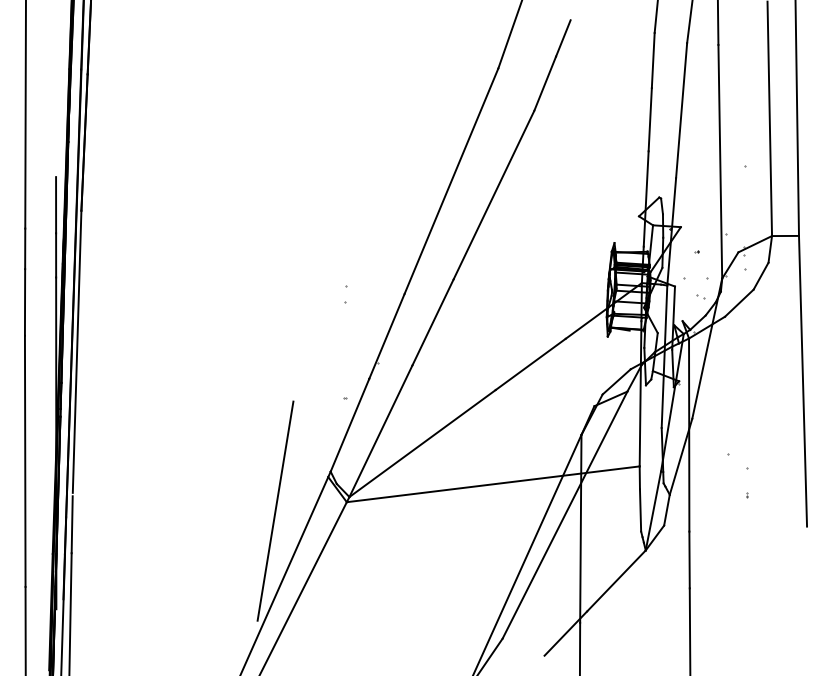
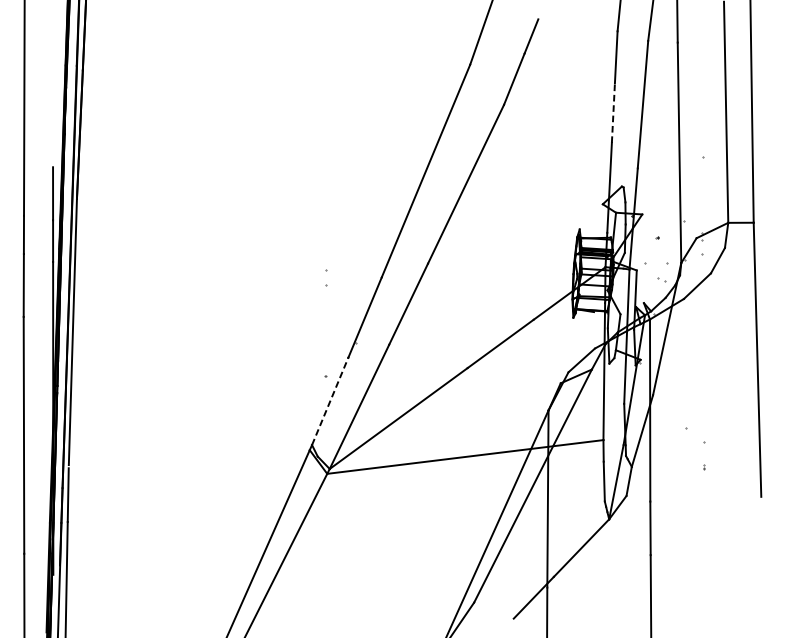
line: (650, 119) -> (613, 112), solid -> dashed
line: (350, 424) -> (330, 400), solid -> dashed
line: (275, 510) -> (259, 481), removed

